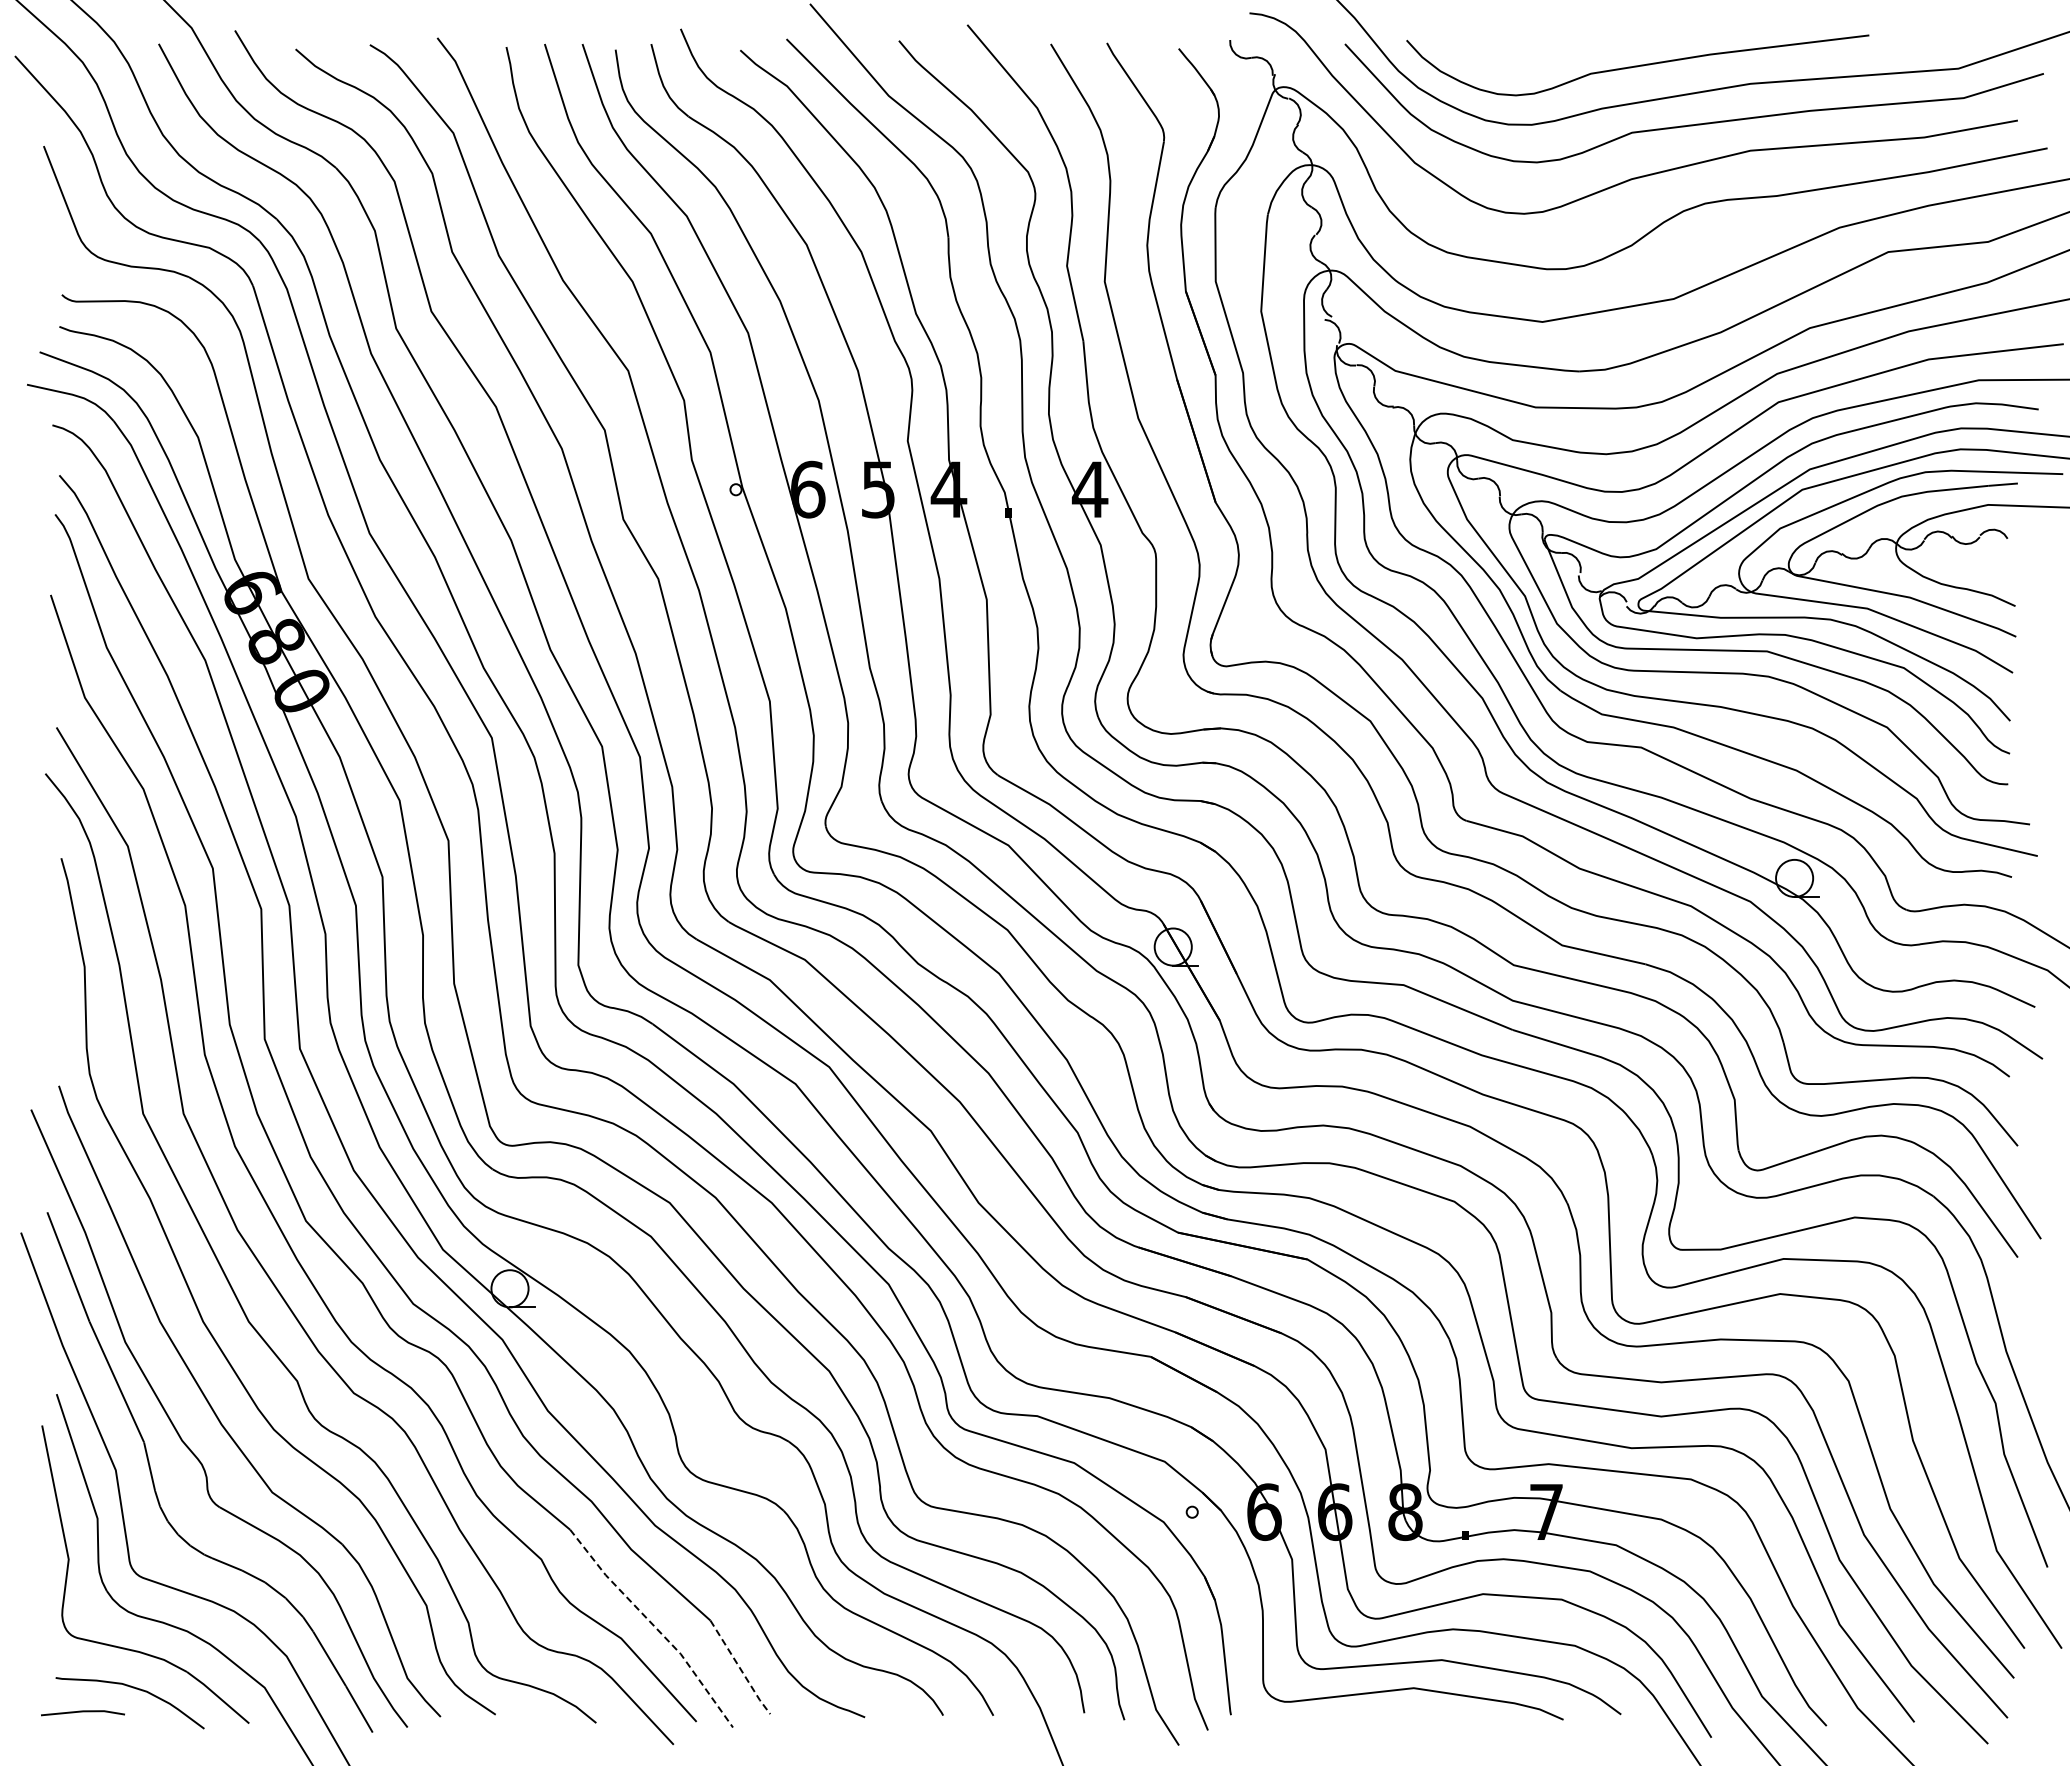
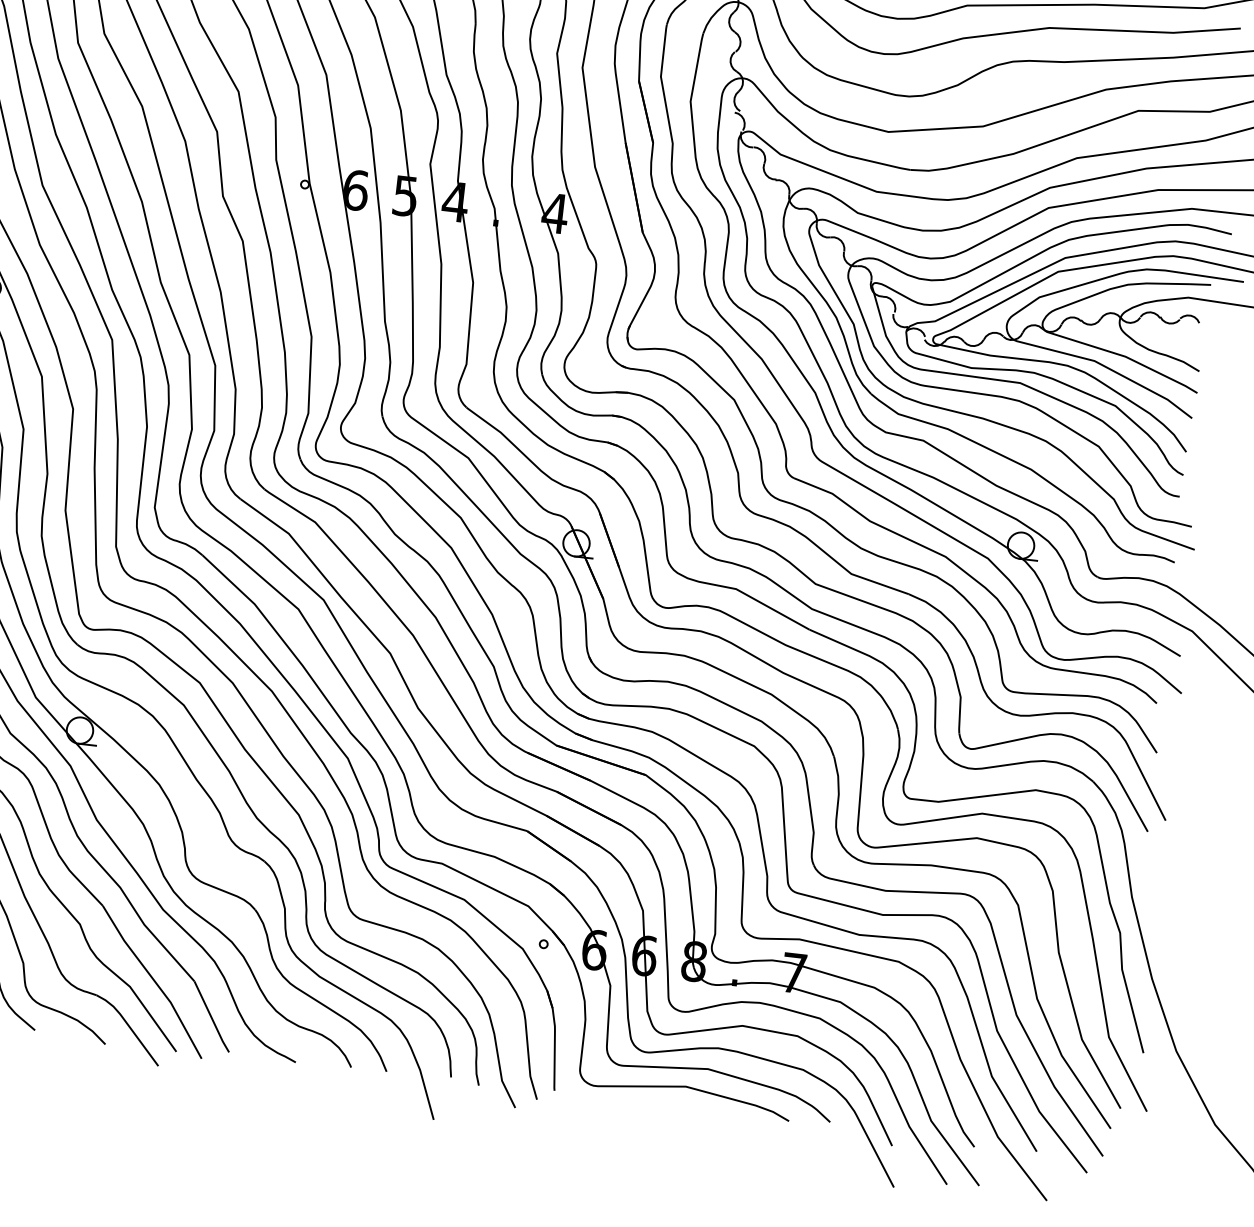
line: (654, 1626) -> (154, 981), dashed -> solid
line: (740, 1668) -> (211, 1017), dashed -> solid

